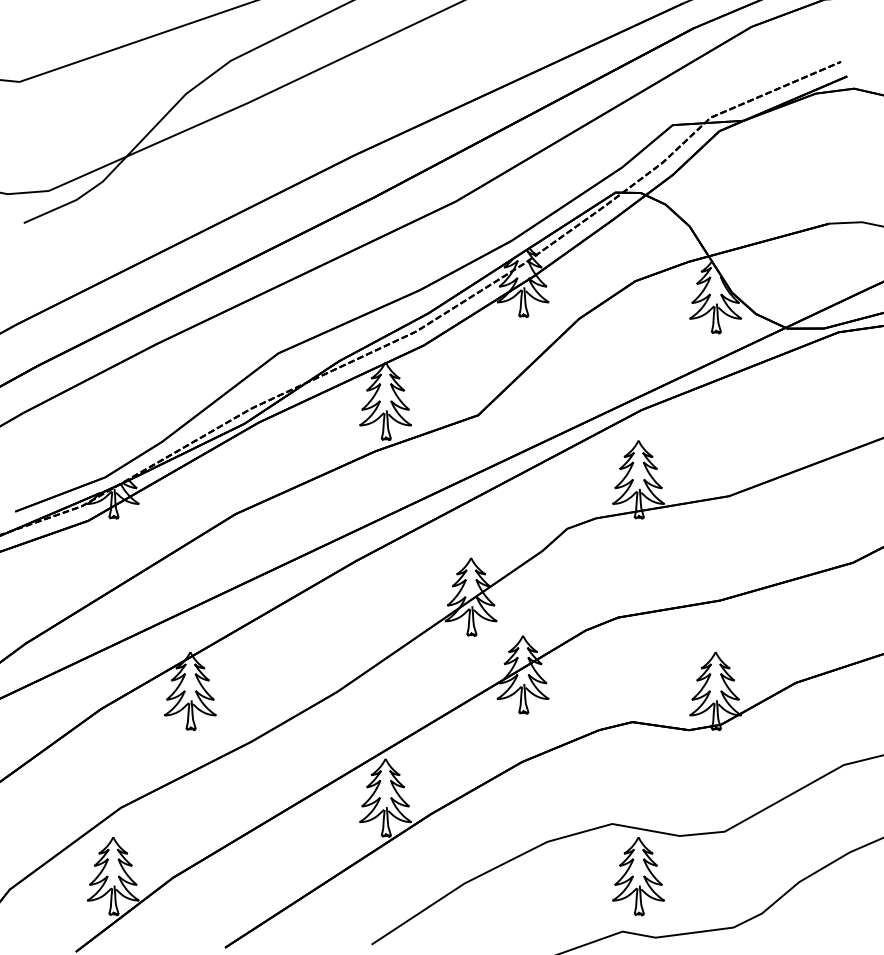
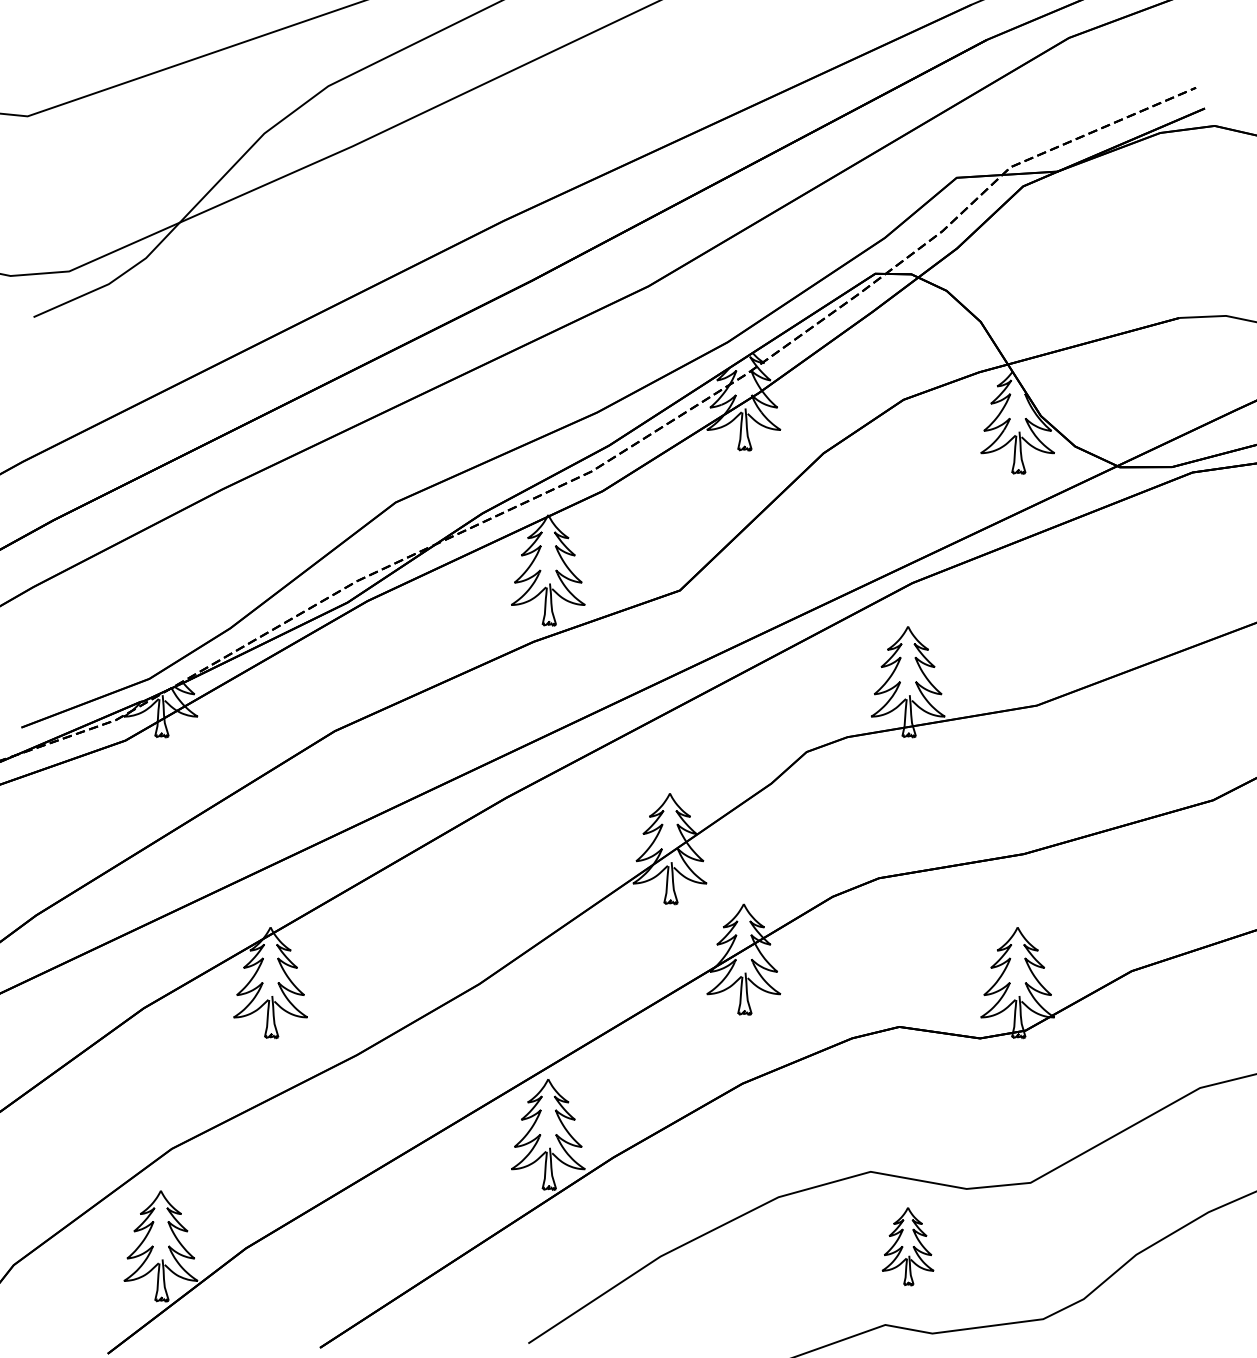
part: (638, 876) -> (908, 1246), size x0.7

